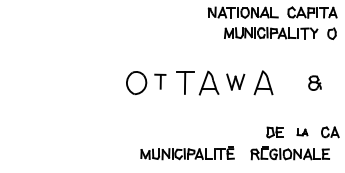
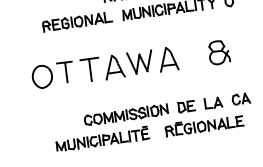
part: (178, 33) -> (77, 22), added
part: (160, 81) -> (65, 72), size x1.43
part: (235, 81) -> (140, 61), size x1.43
part: (314, 82) -> (218, 51), size x1.67
part: (213, 132) -> (125, 115), added
part: (302, 132) -> (213, 103), size x1.67

